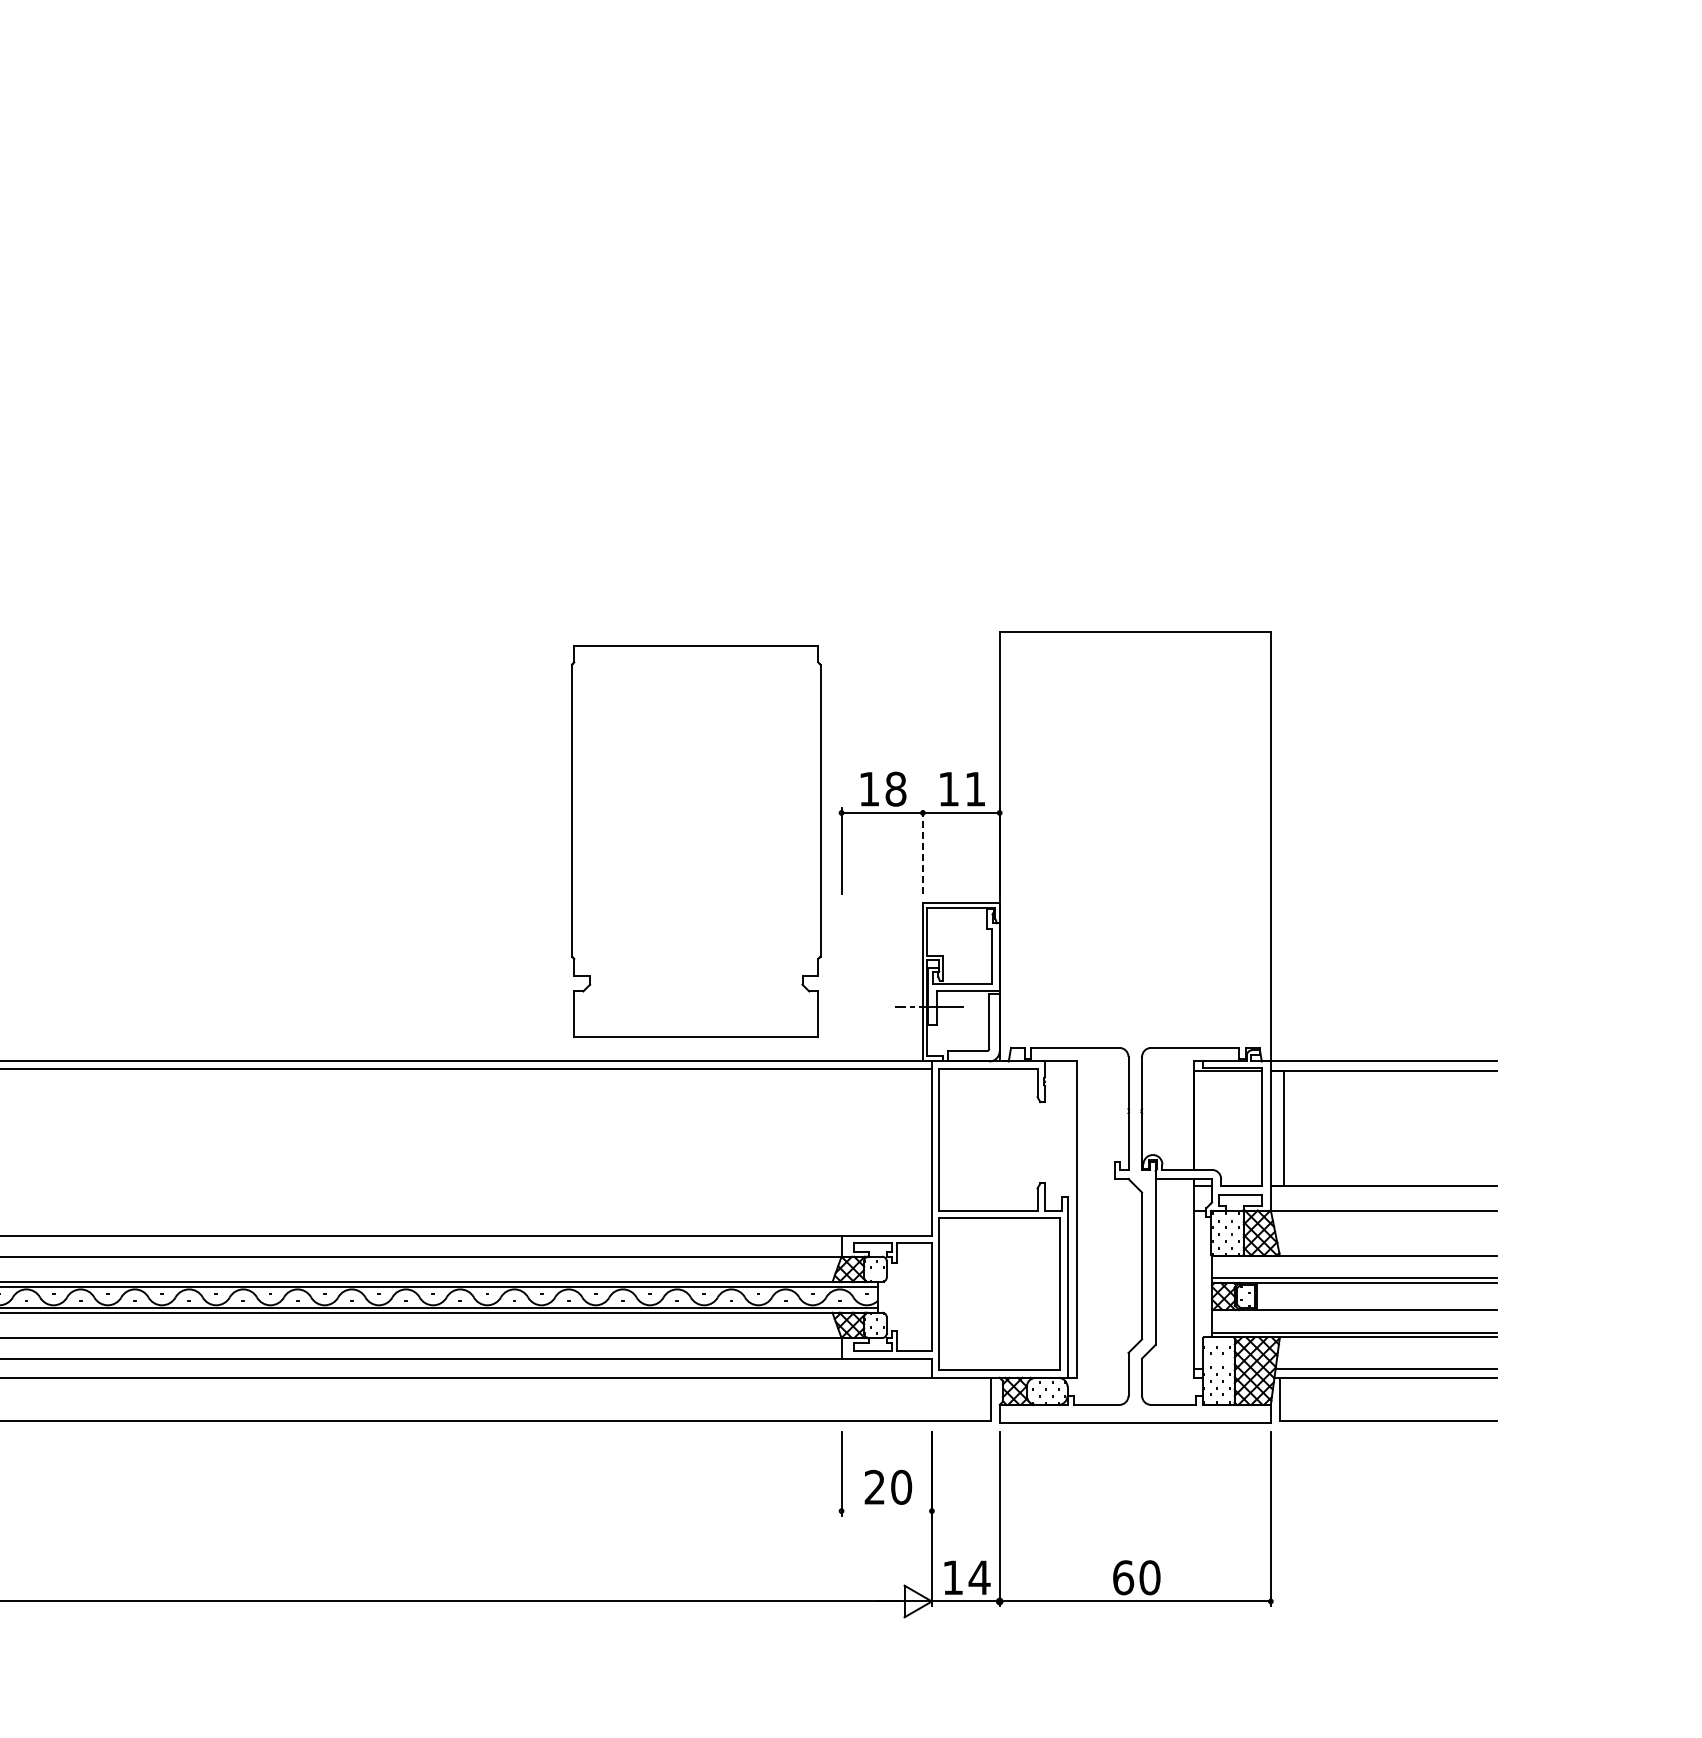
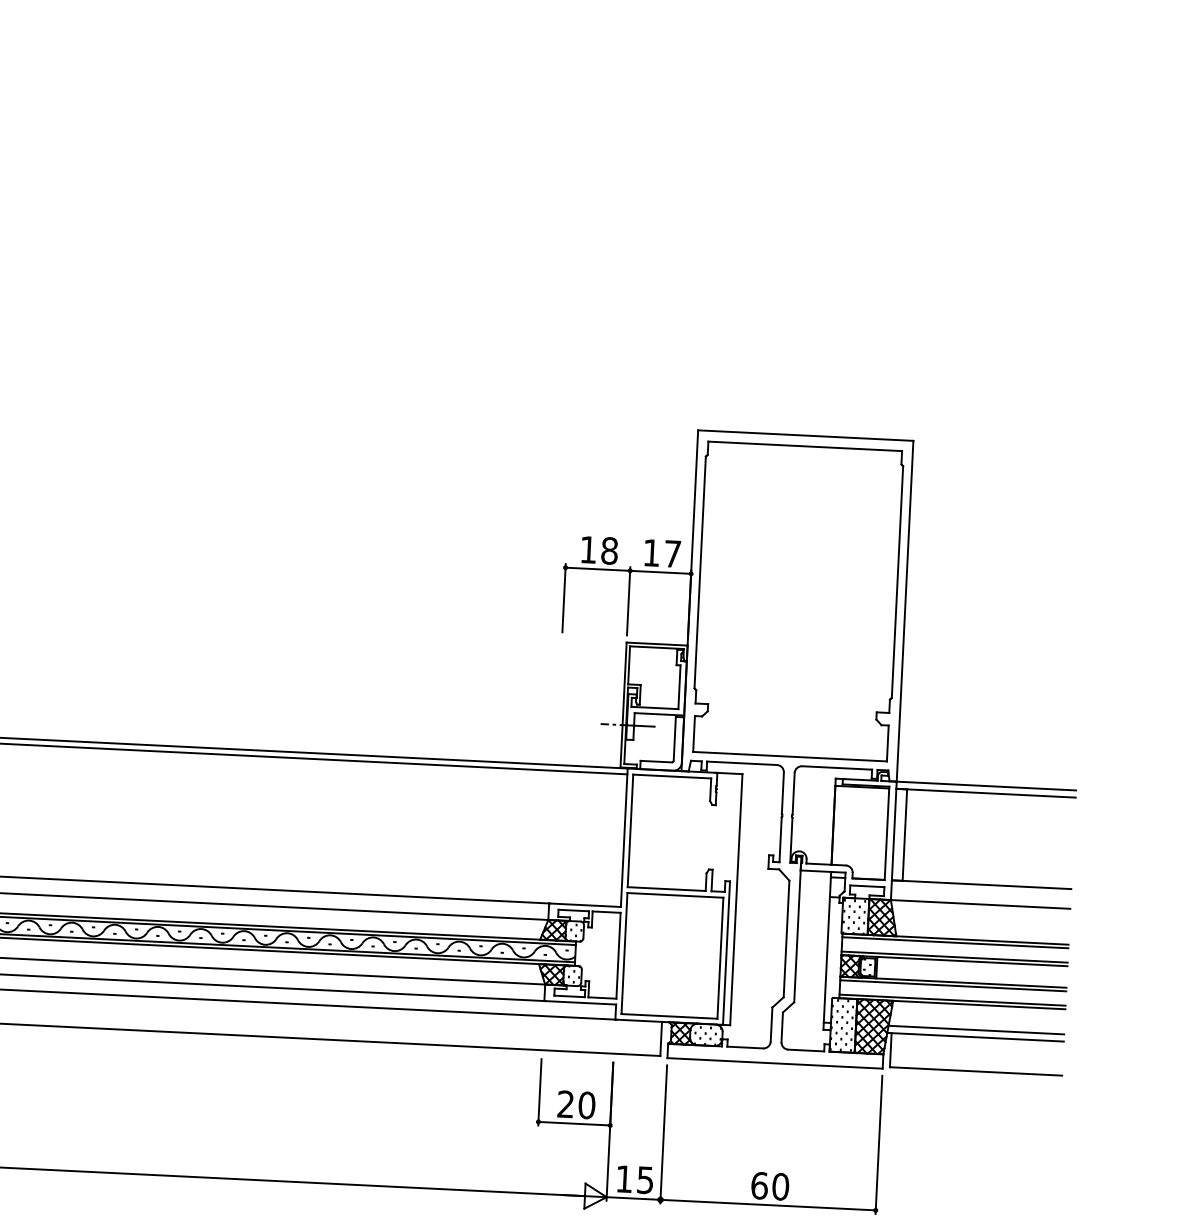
text: (975, 789) -> (672, 554), 11 -> 17
part: (696, 841) -> (797, 601), moved
line: (922, 851) -> (628, 601), dashed -> solid
line: (1354, 1260) -> (955, 942), added
line: (1354, 1314) -> (953, 985), added
line: (886, 1511) -> (574, 1123), added
text: (979, 1577) -> (645, 1179), 14 -> 15

